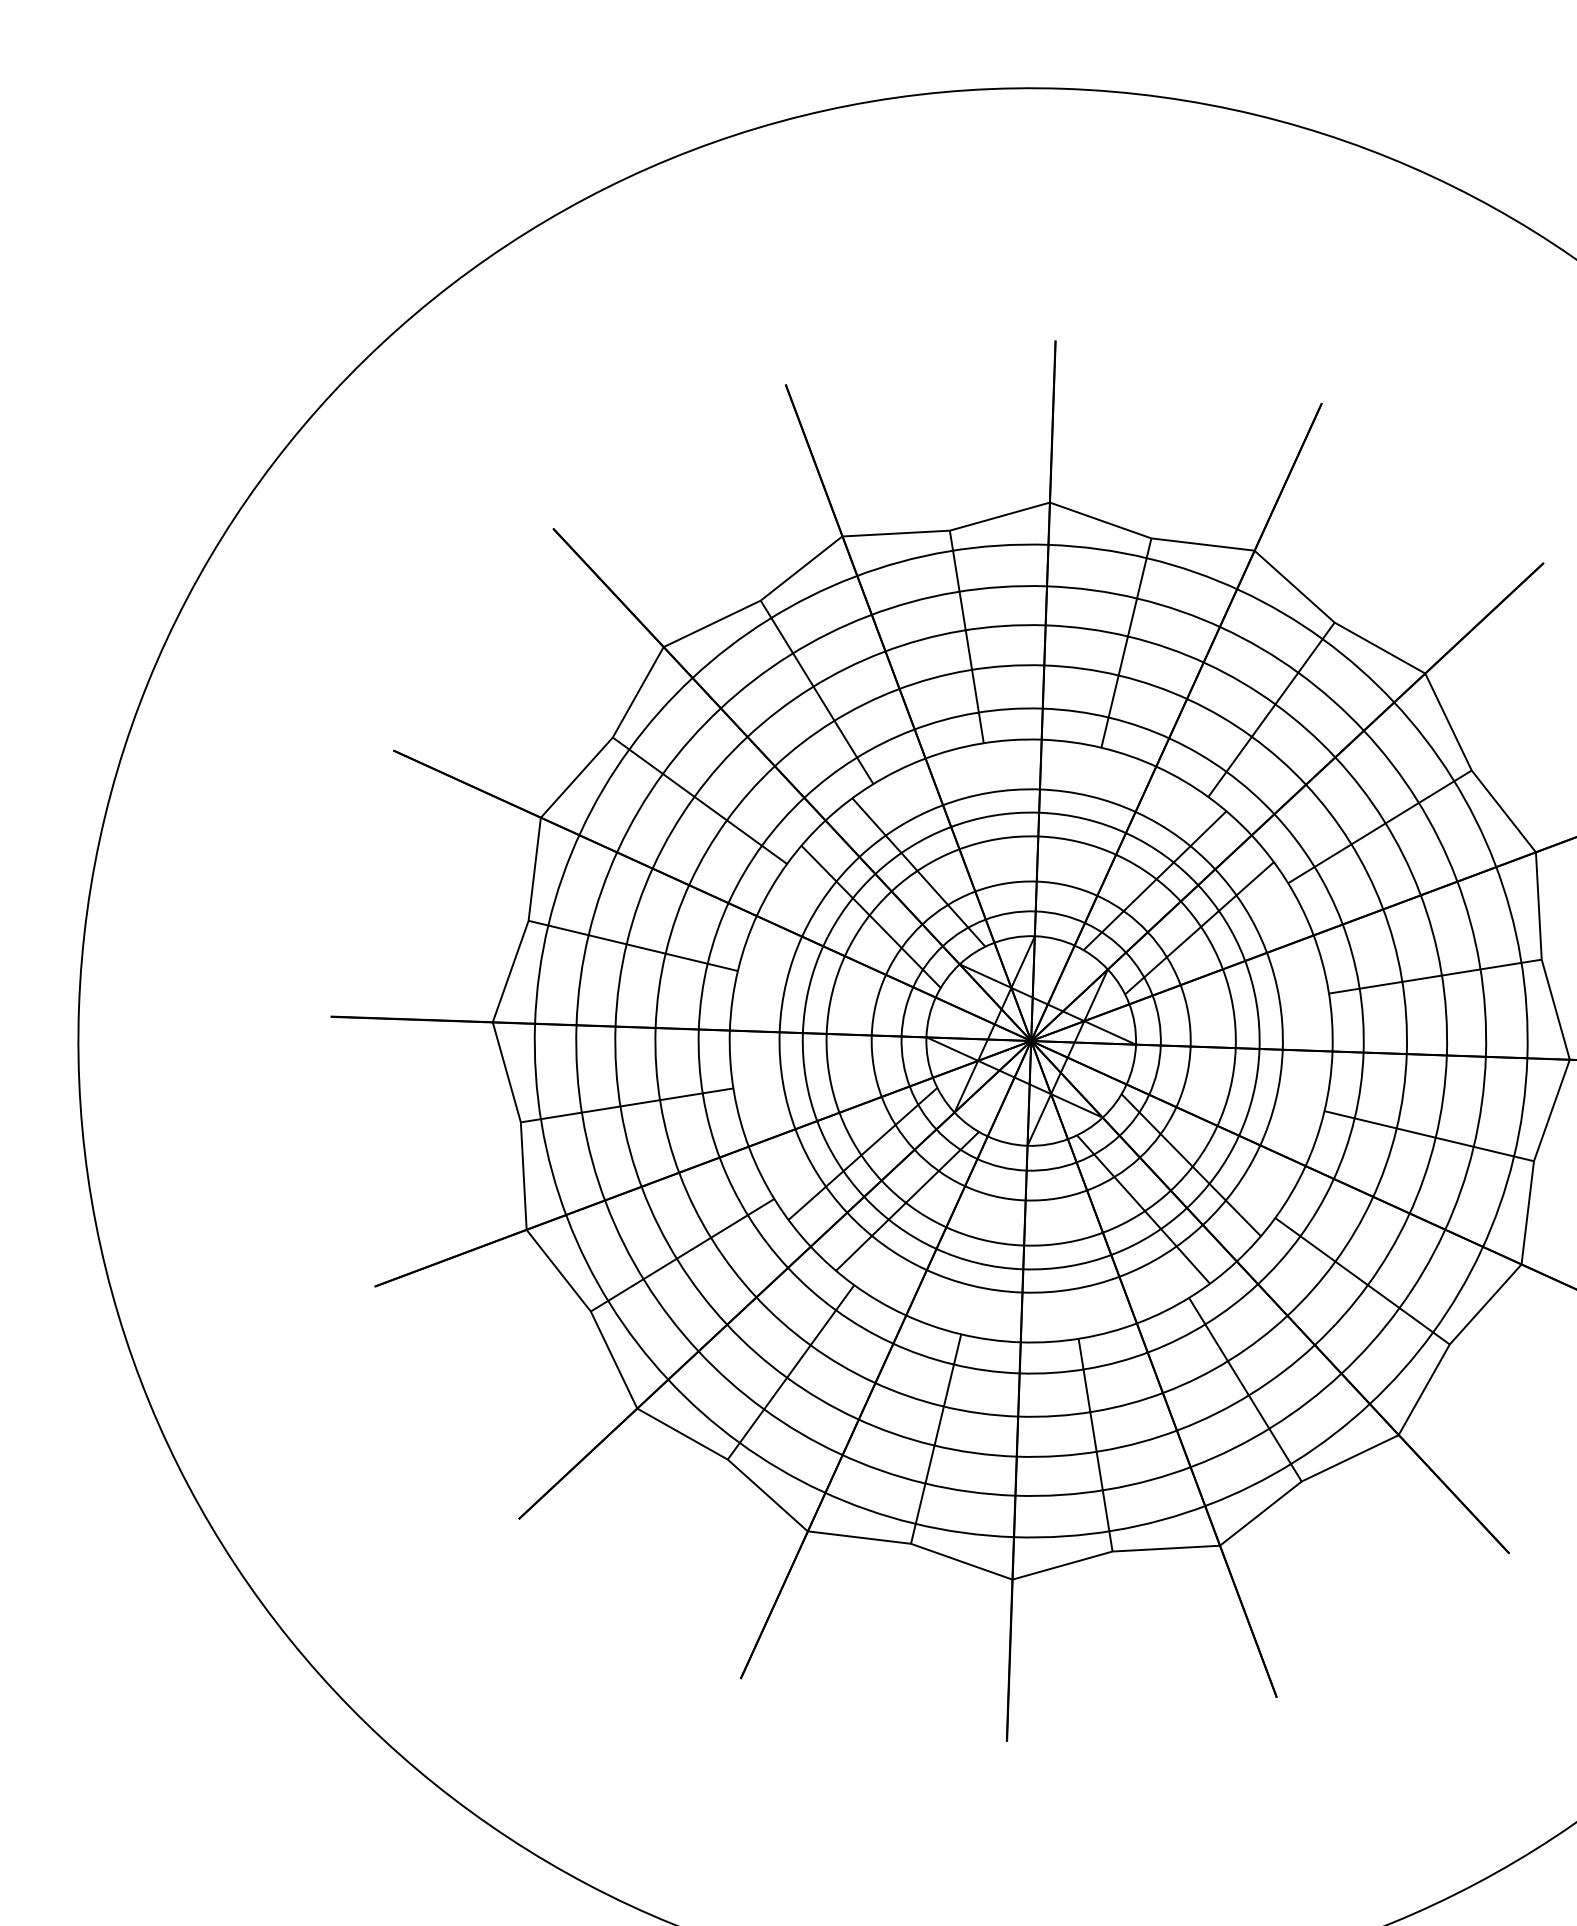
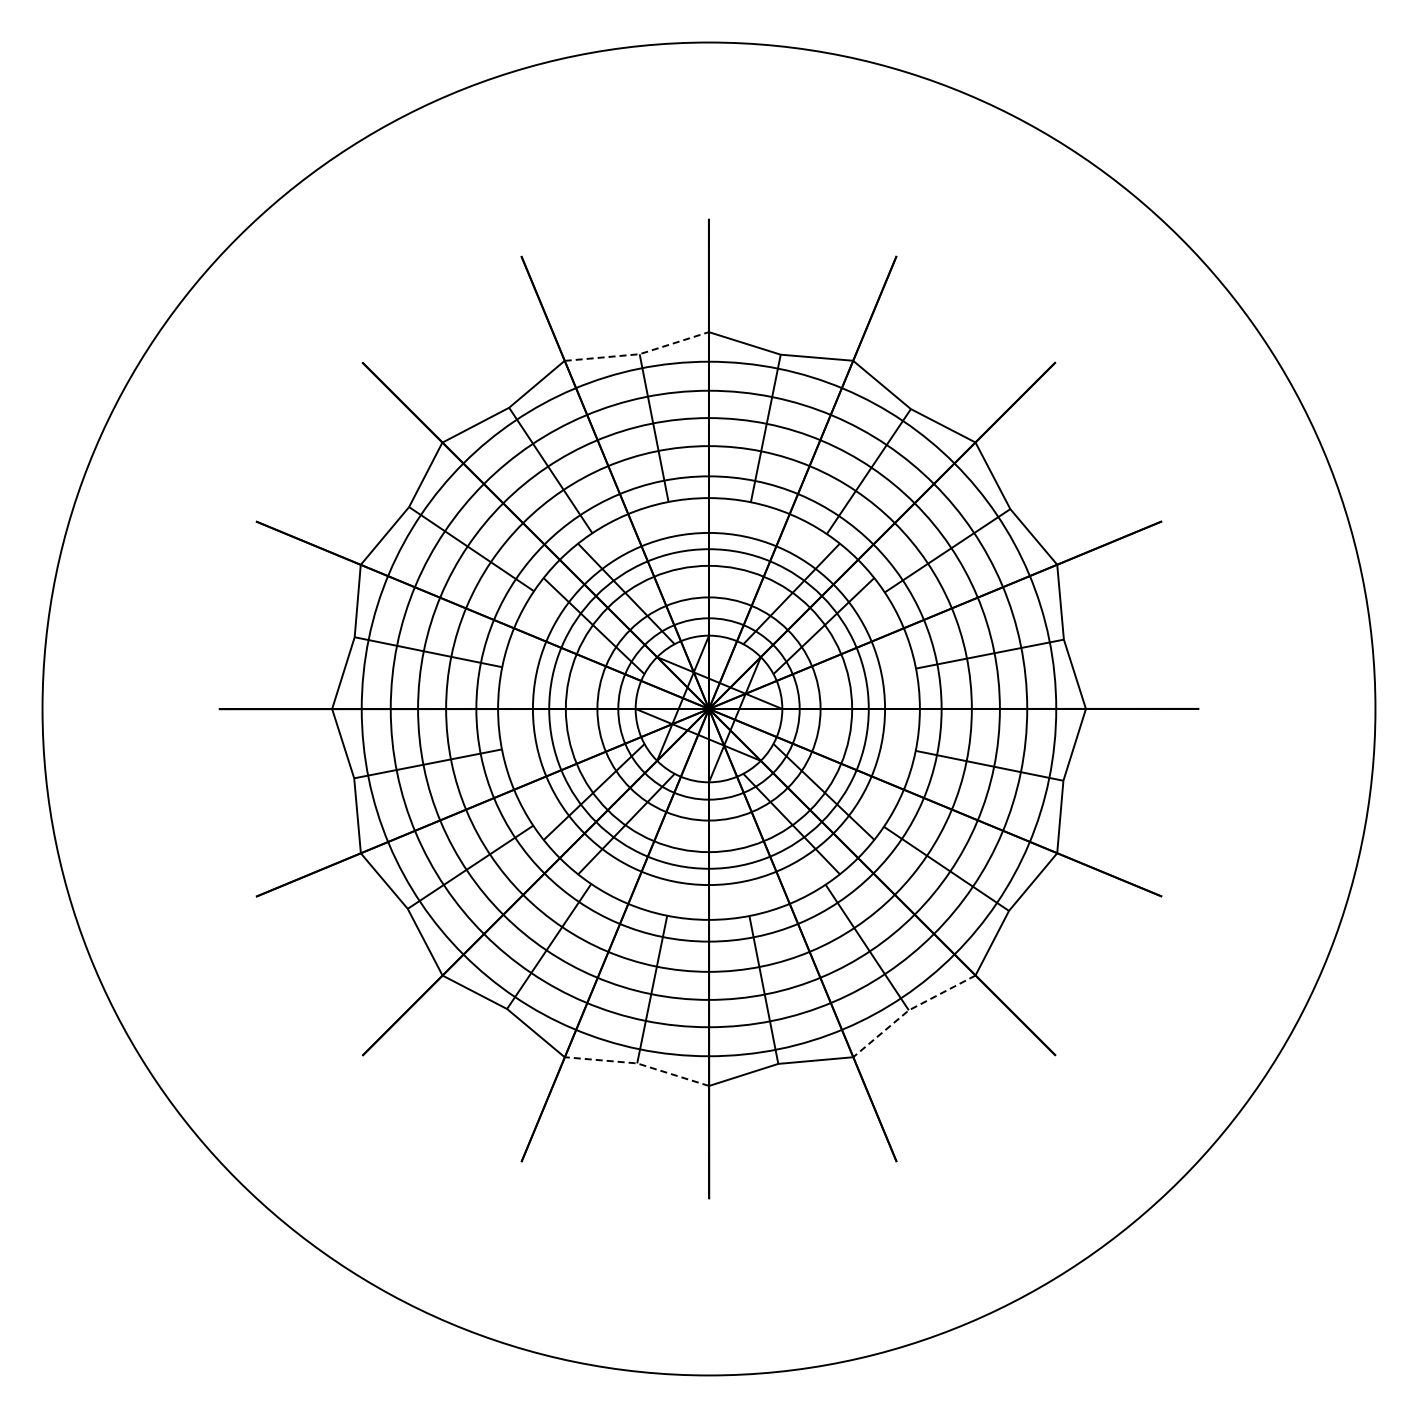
line: (948, 531) -> (638, 354), solid -> dashed
line: (1302, 1480) -> (909, 1009), solid -> dashed
line: (912, 1543) -> (638, 1063), solid -> dashed

